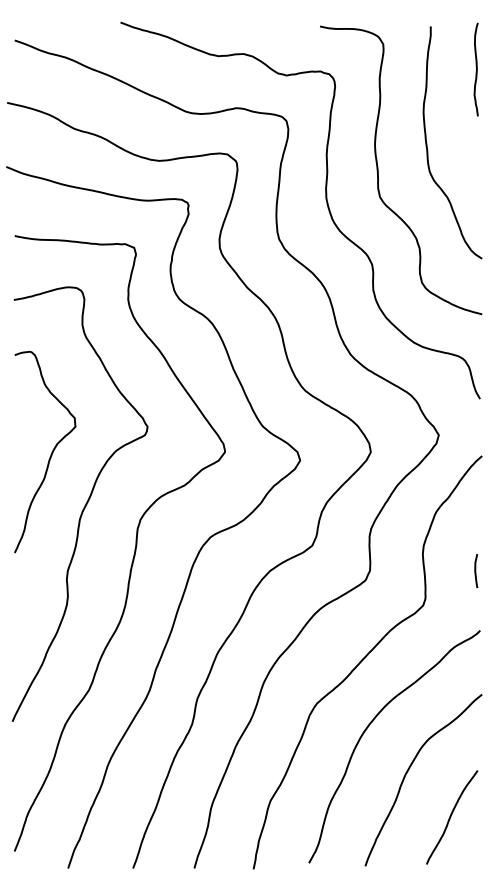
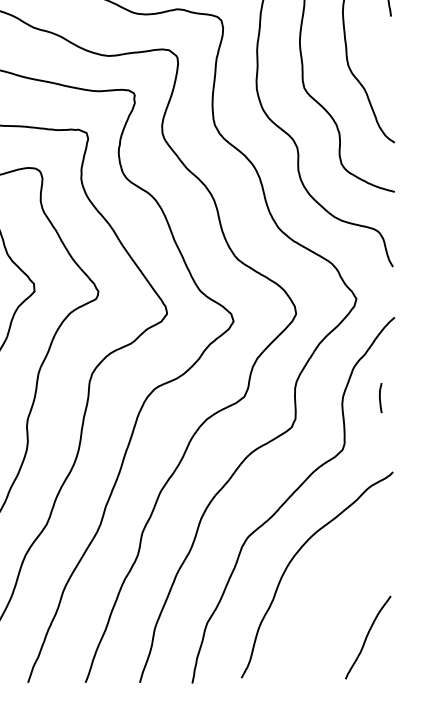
curve: (476, 570) -> (380, 397), moved
curve: (407, 773) -> (328, 598), removed

